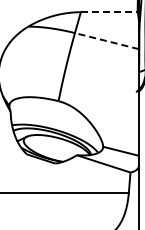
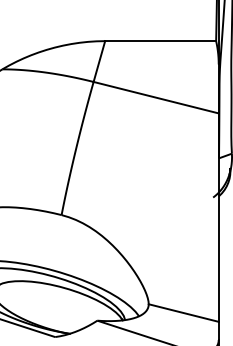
line: (109, 12) -> (161, 41), dashed -> solid
line: (106, 41) -> (155, 98), dashed -> solid

